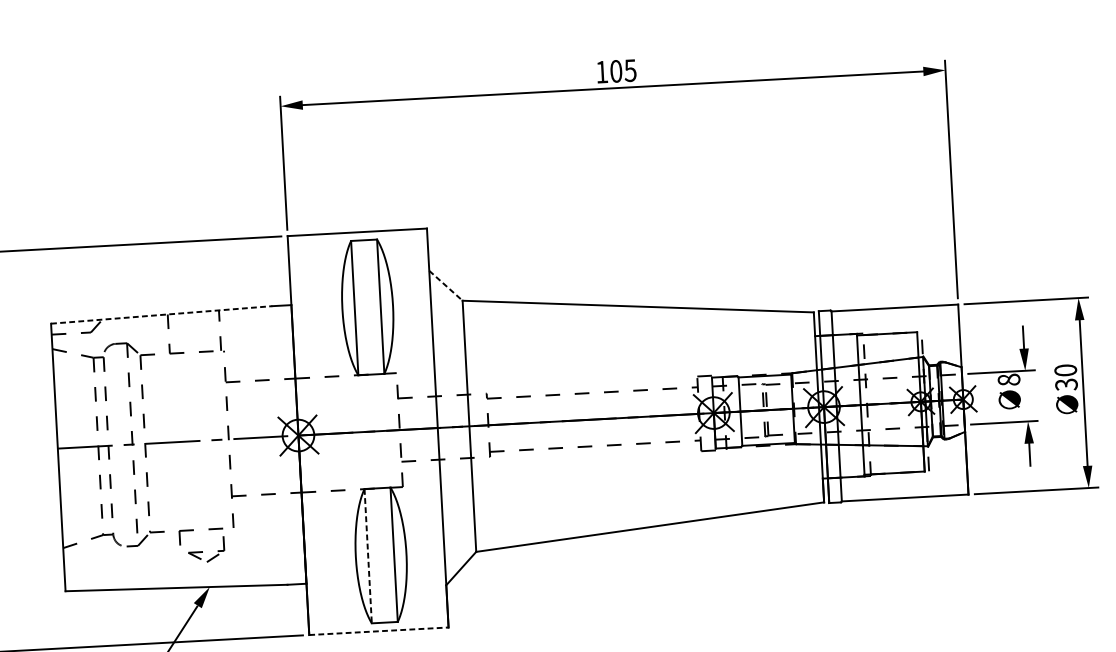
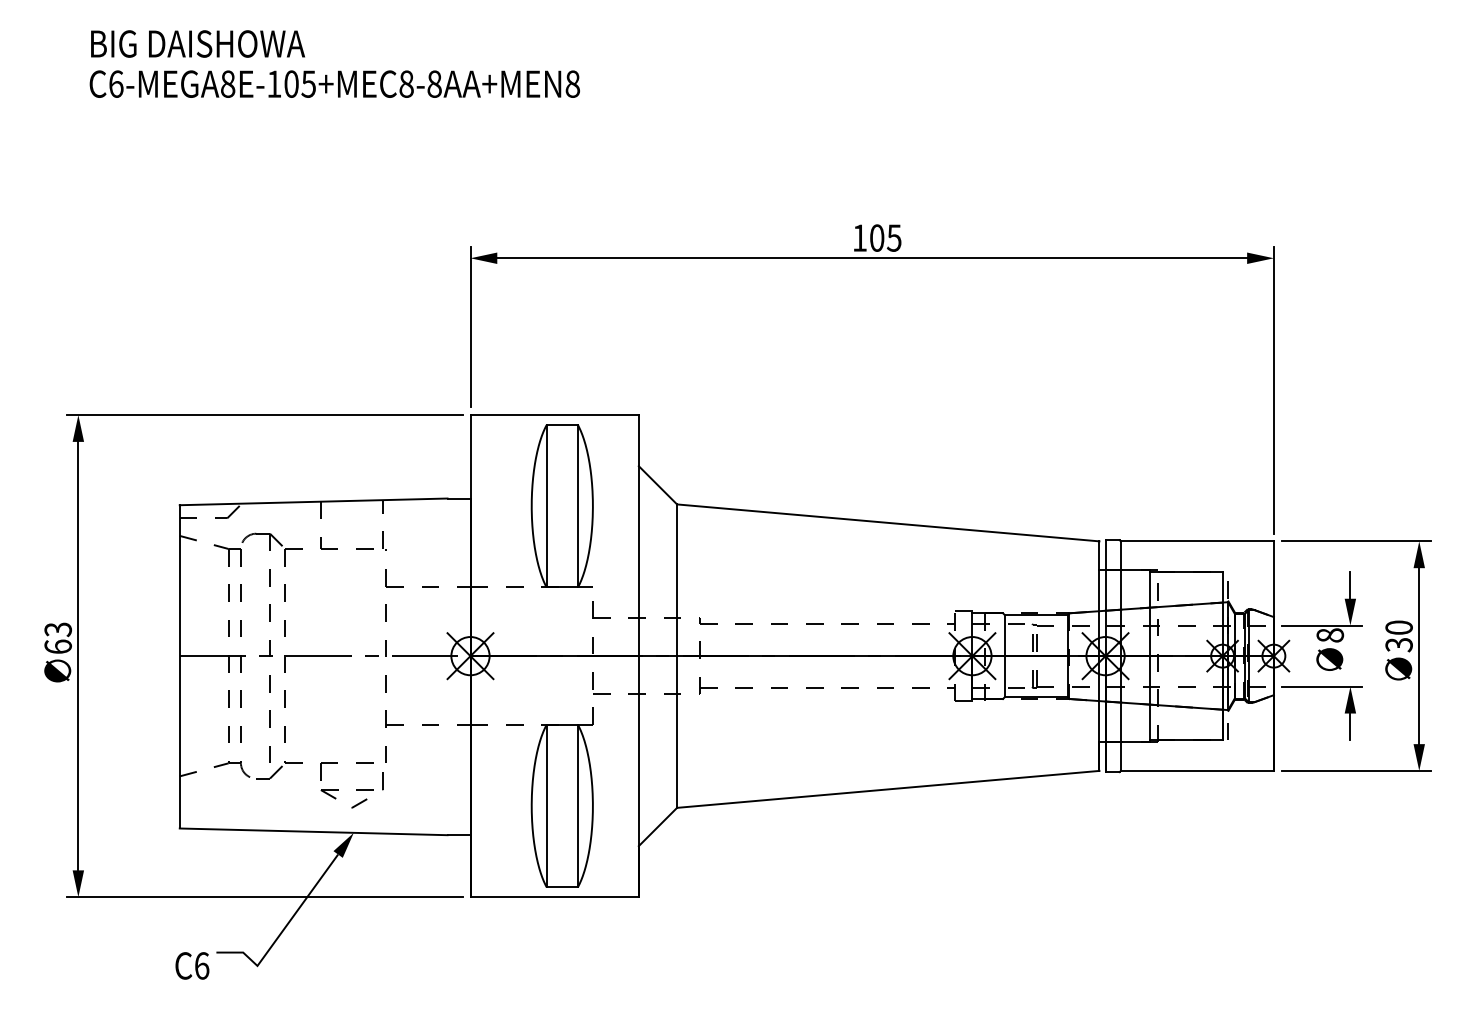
line: (446, 285) -> (658, 485), dashed -> solid
line: (161, 314) -> (313, 501), dashed -> solid
part: (206, 552) -> (351, 790), size x1.43
line: (368, 556) -> (546, 806), dashed -> solid
line: (379, 631) -> (555, 897), dashed -> solid

